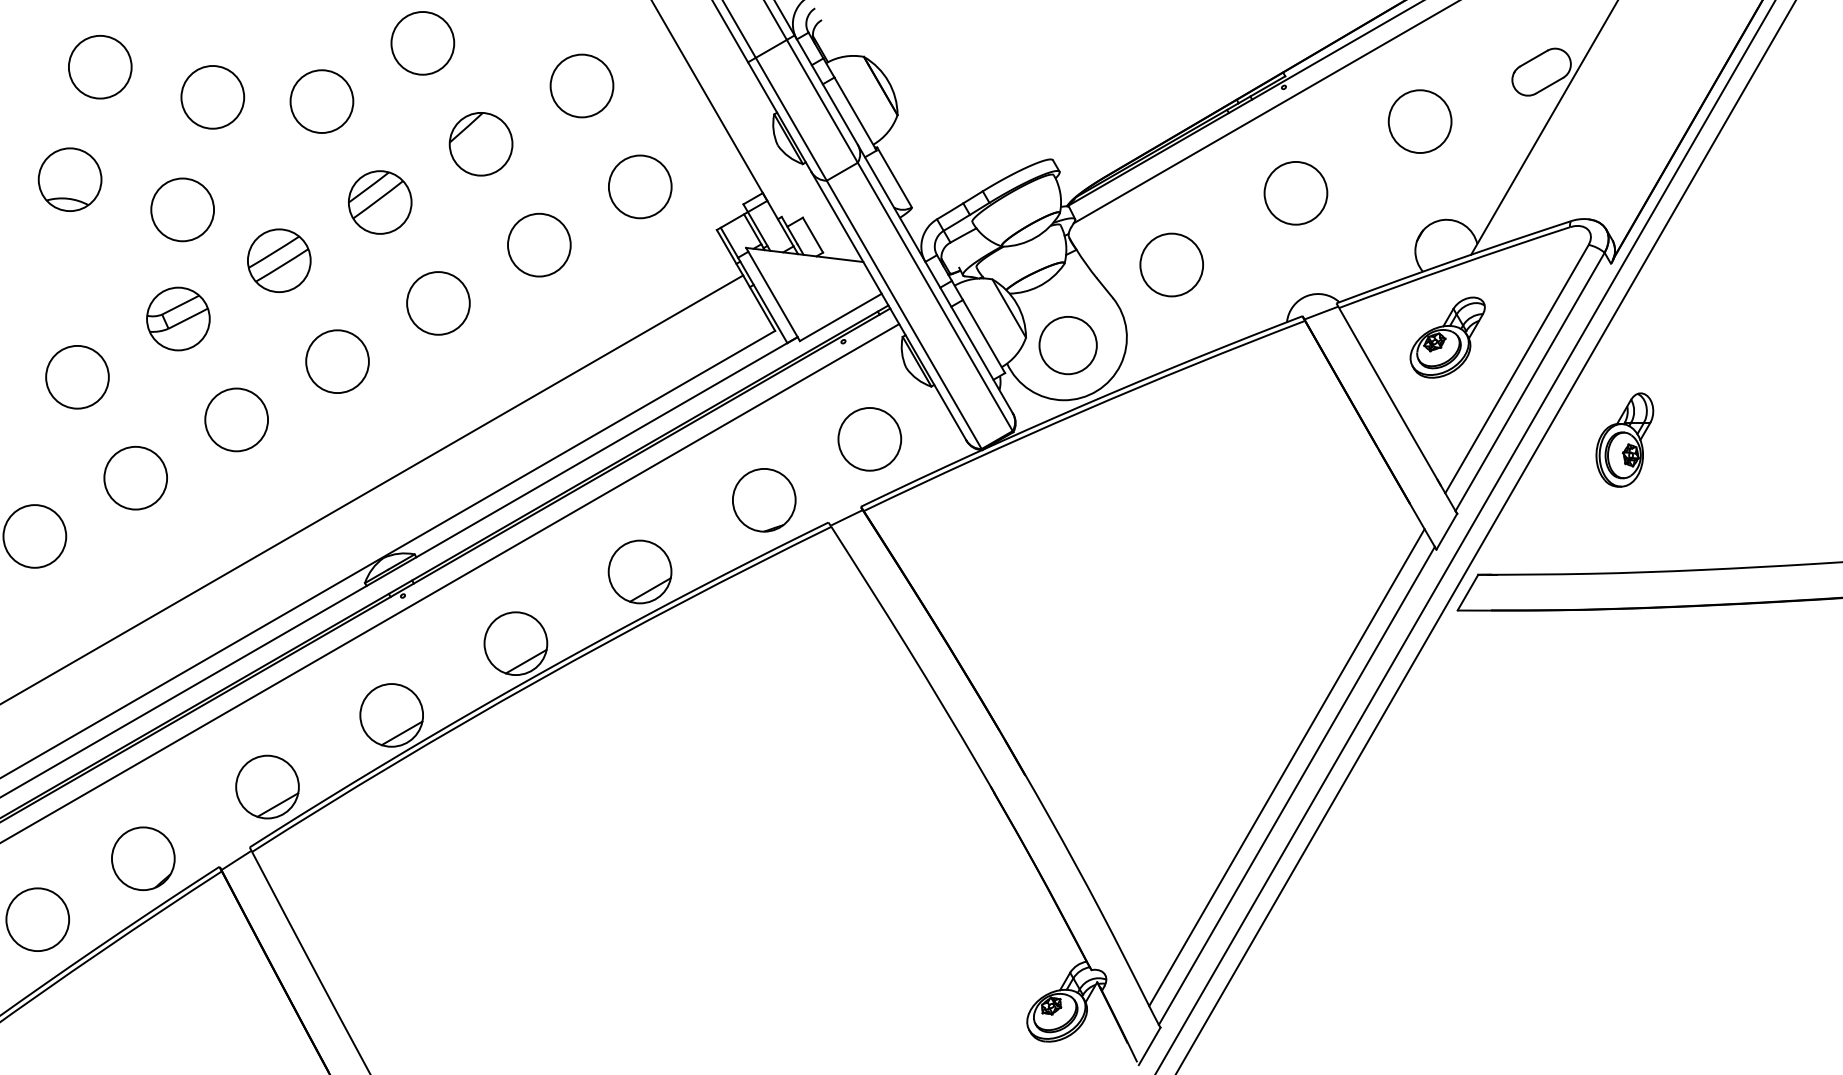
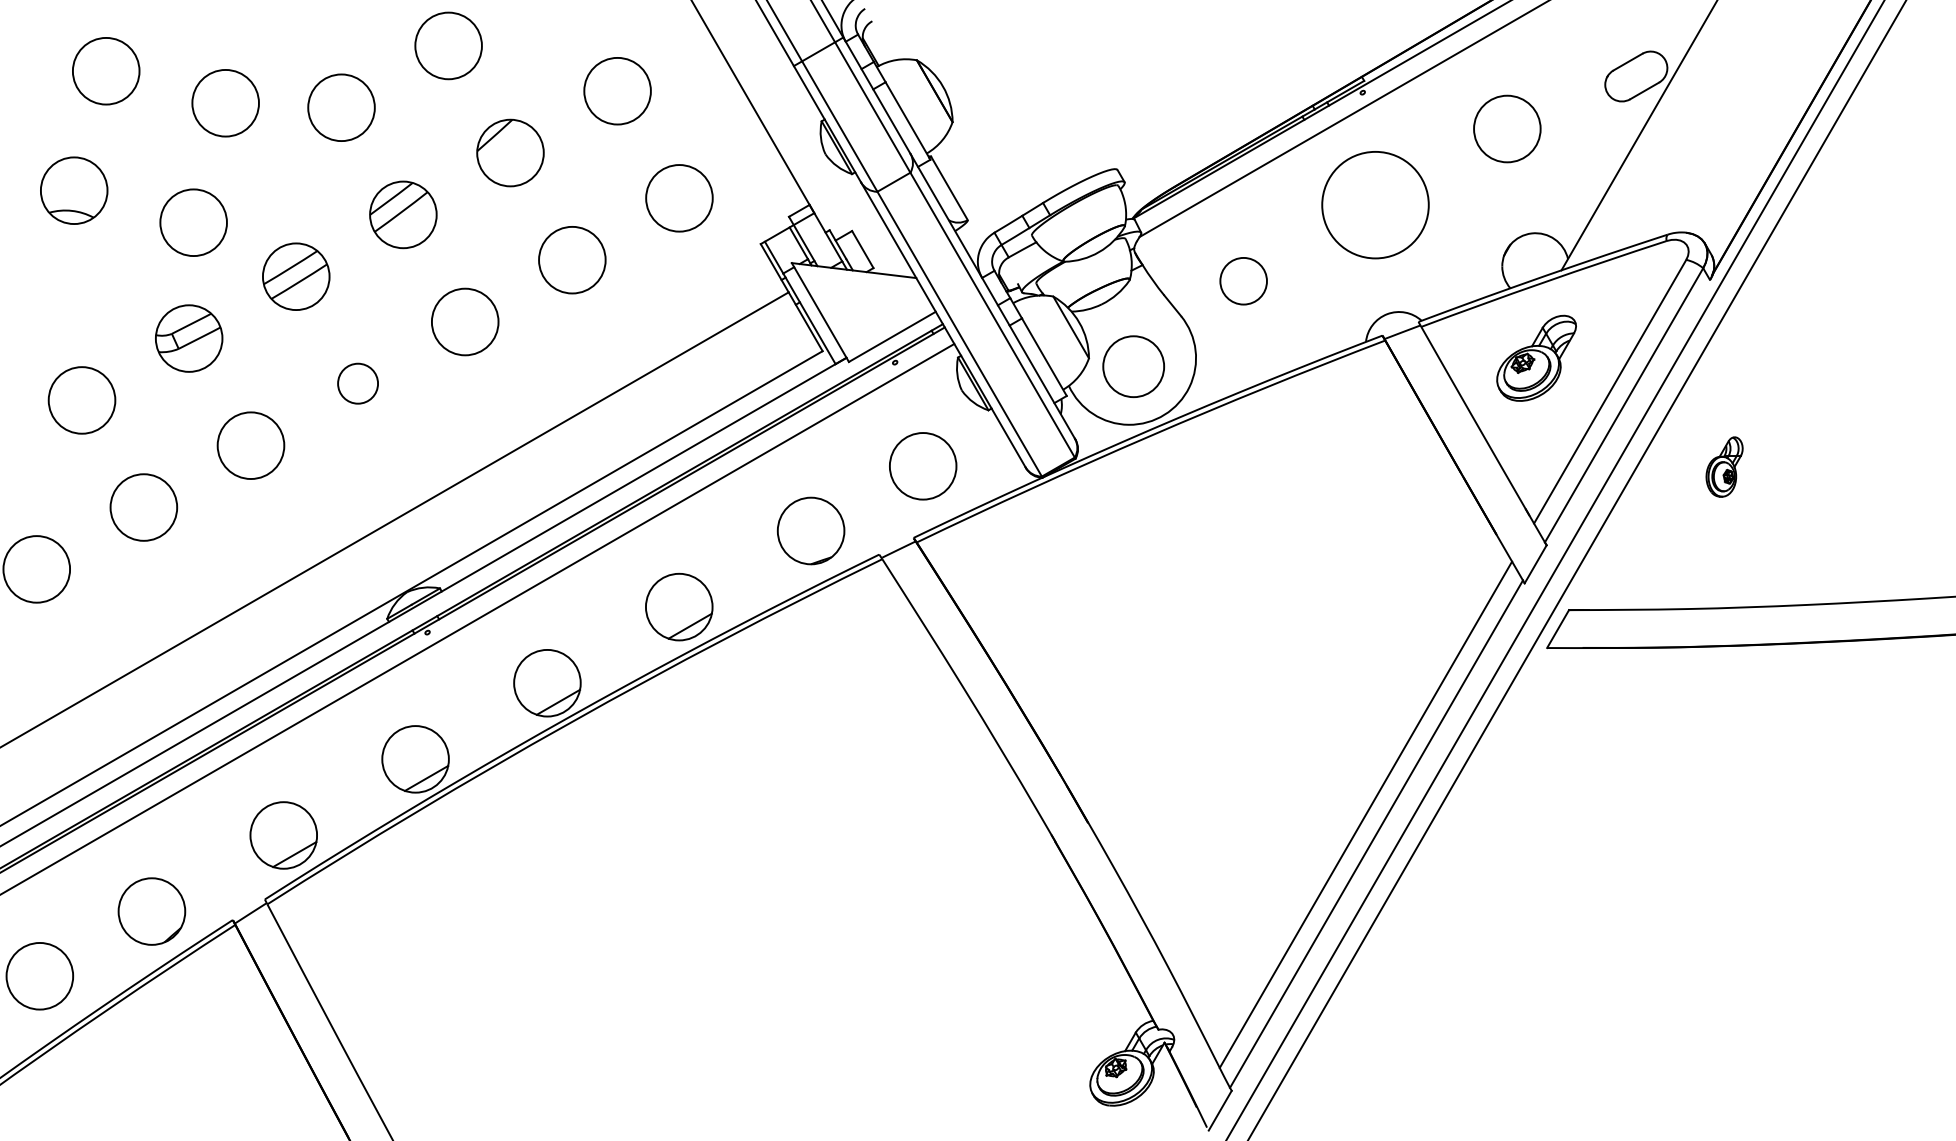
circle: (1295, 192) -> (1375, 204), size x1.6
circle: (1171, 264) -> (1243, 280), size x0.7
circle: (336, 361) -> (357, 383), size x0.6
part: (1624, 439) -> (1724, 466), size x0.6

